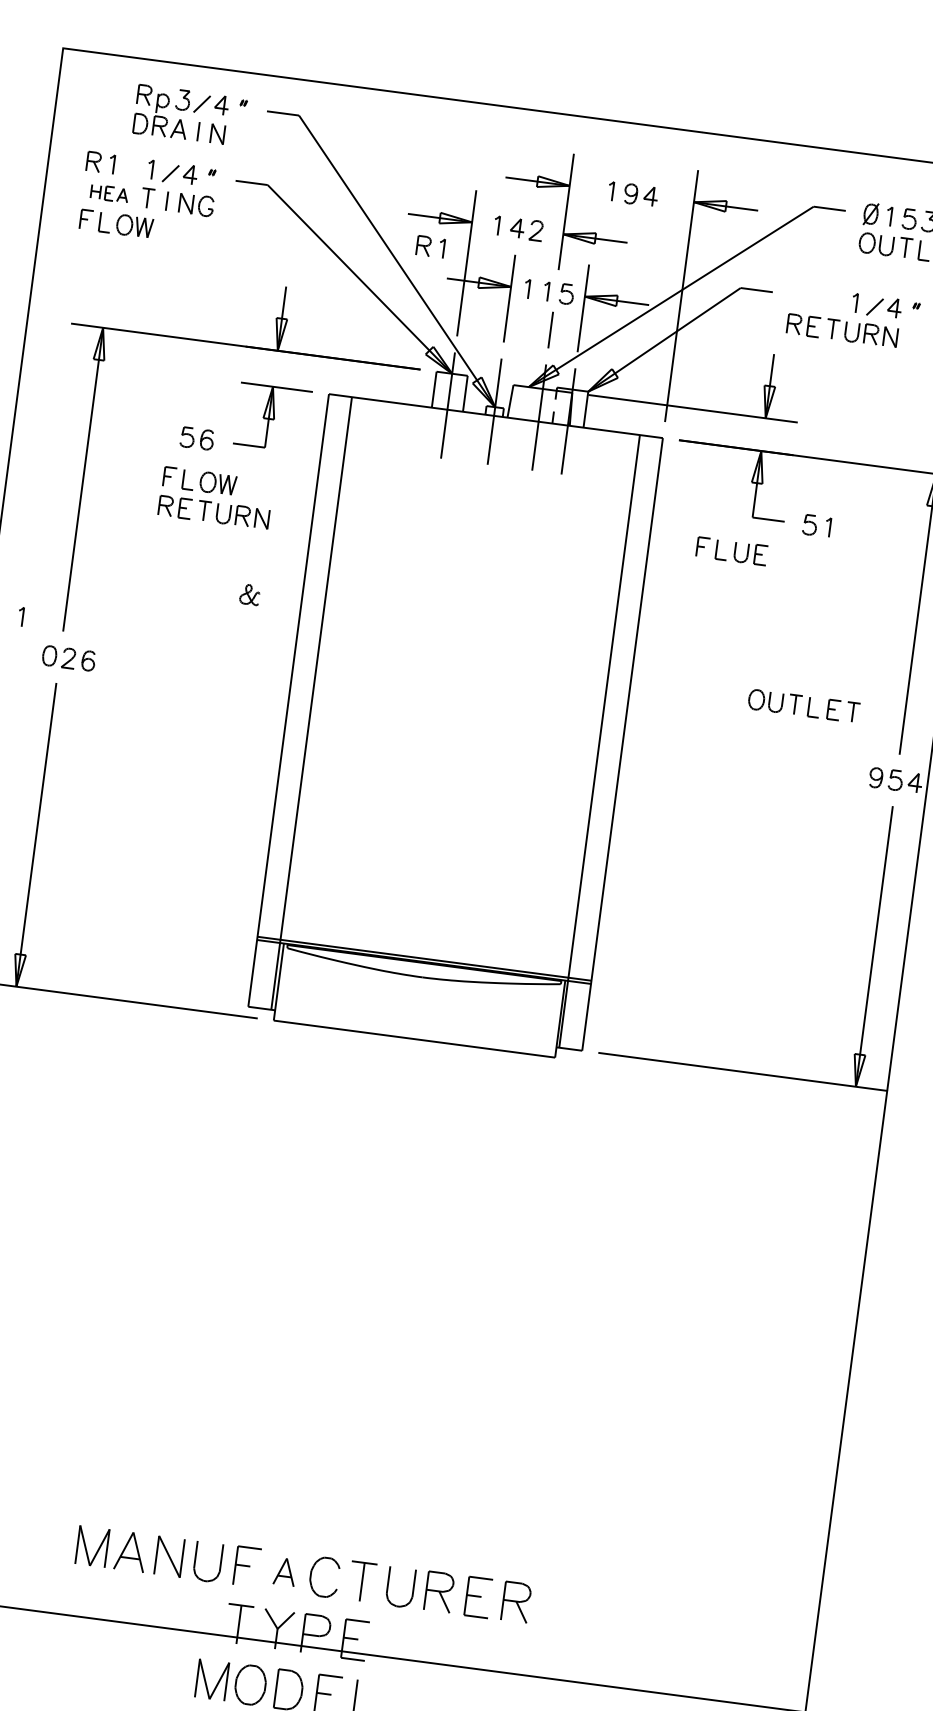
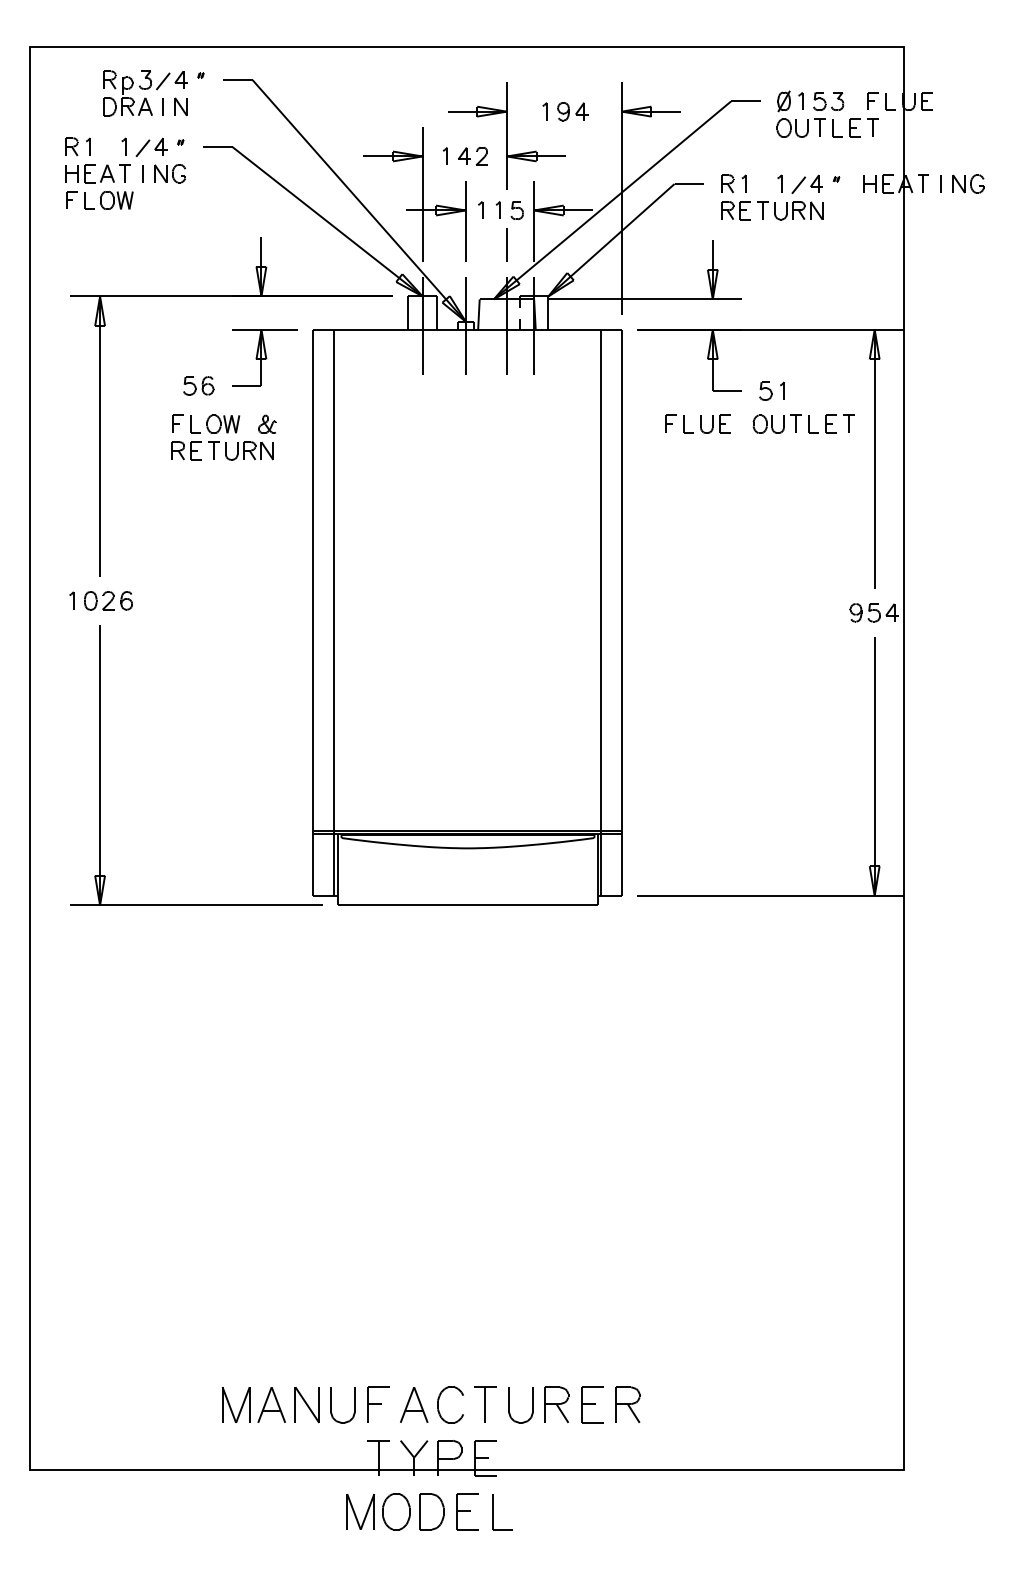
part: (109, 193) -> (89, 173), size x1.43
part: (430, 246) -> (733, 183), moved
part: (250, 593) -> (267, 423), moved
part: (20, 616) -> (71, 600), moved
part: (803, 705) -> (803, 423), moved
part: (285, 1571) -> (414, 1404), size x1.43

